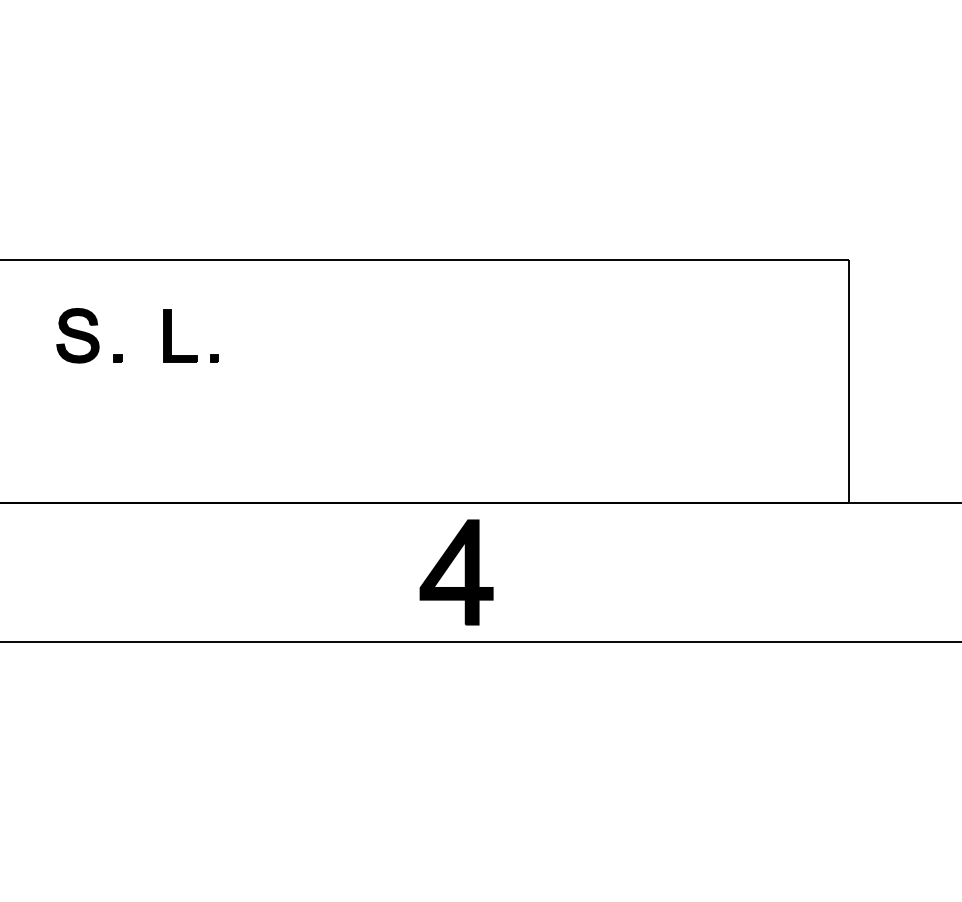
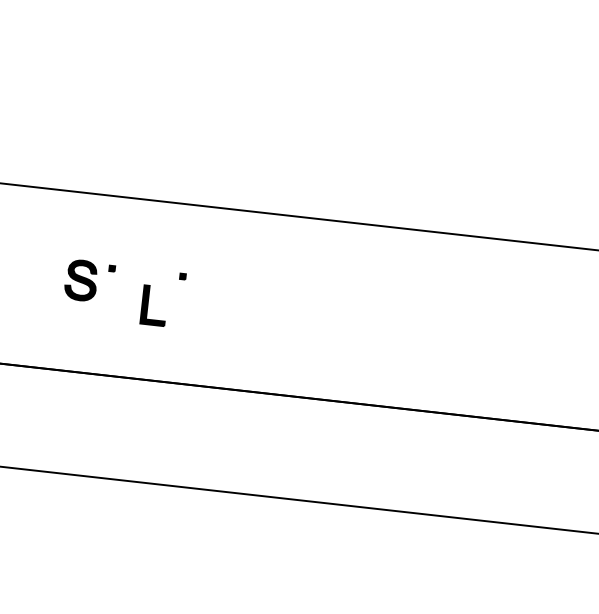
part: (77, 335) -> (80, 280), moved
part: (171, 335) -> (147, 304), moved
part: (456, 572) -> (342, 453), removed

